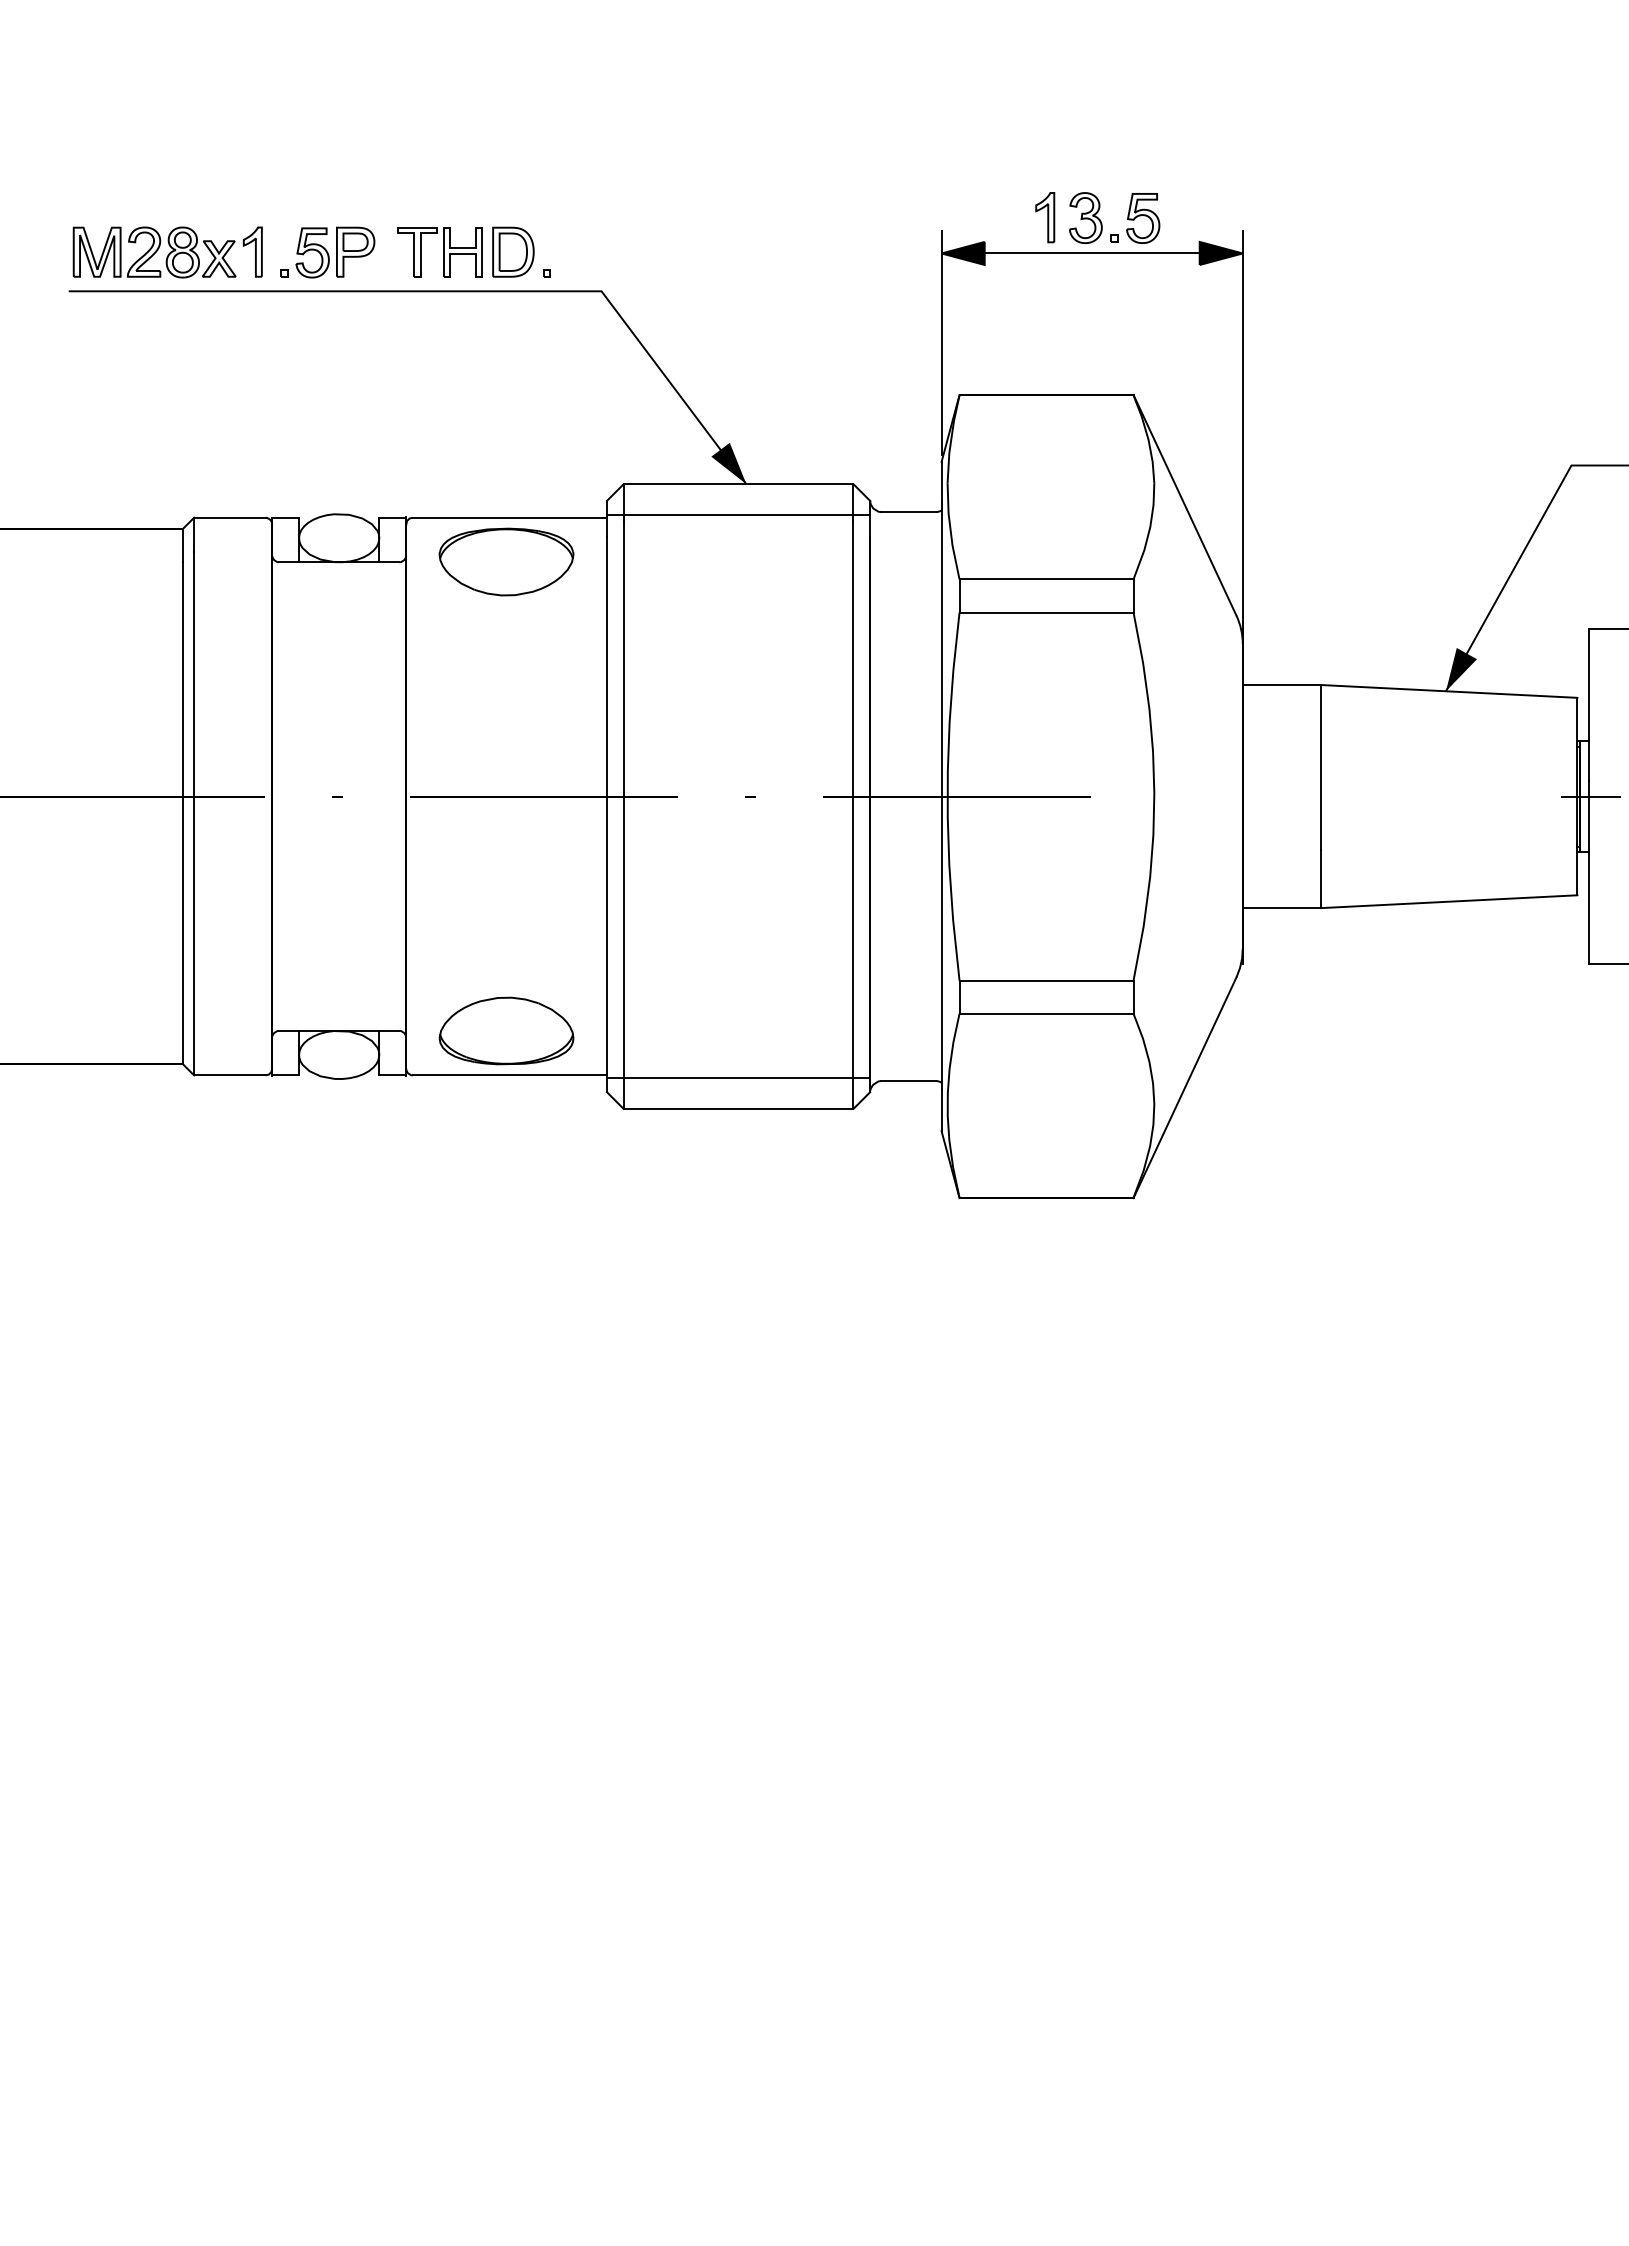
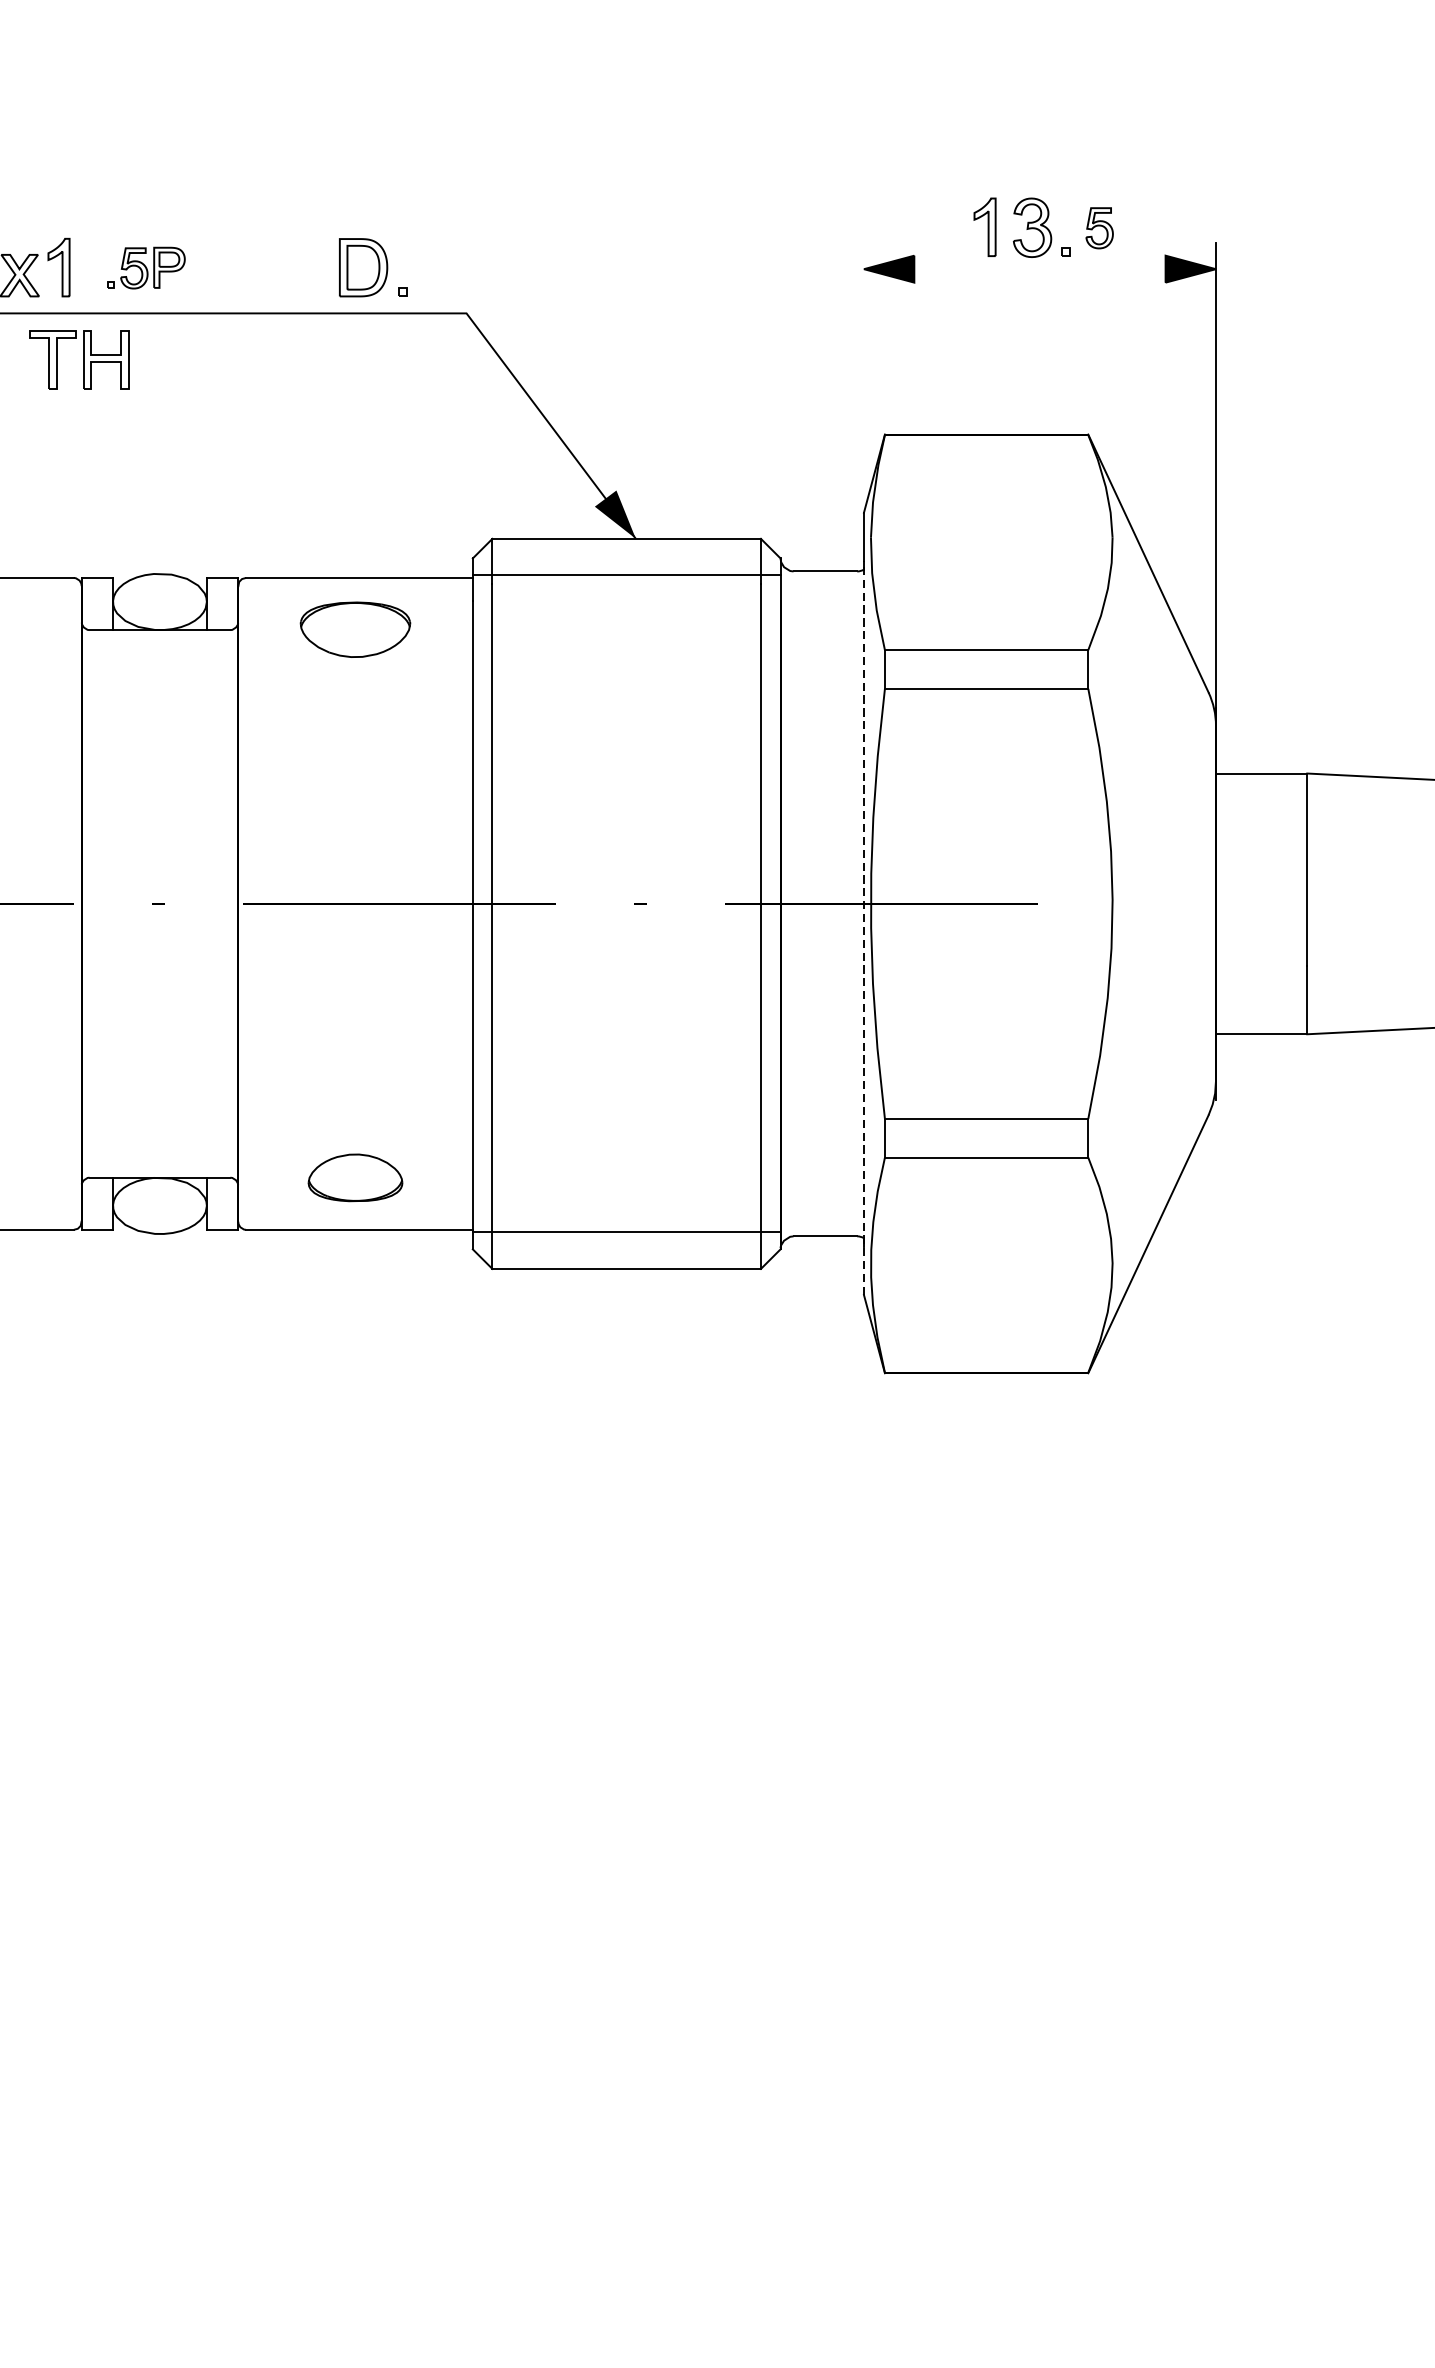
part: (1143, 218) -> (1099, 228), size x0.7
part: (327, 252) -> (146, 268), size x0.7
part: (439, 252) -> (78, 360), moved
line: (1091, 253) -> (1039, 269), removed
line: (941, 343) -> (863, 374), removed
part: (506, 561) -> (355, 629), size x0.7
line: (941, 816) -> (863, 927), solid -> dashed
part: (506, 1030) -> (355, 1177), size x0.6

